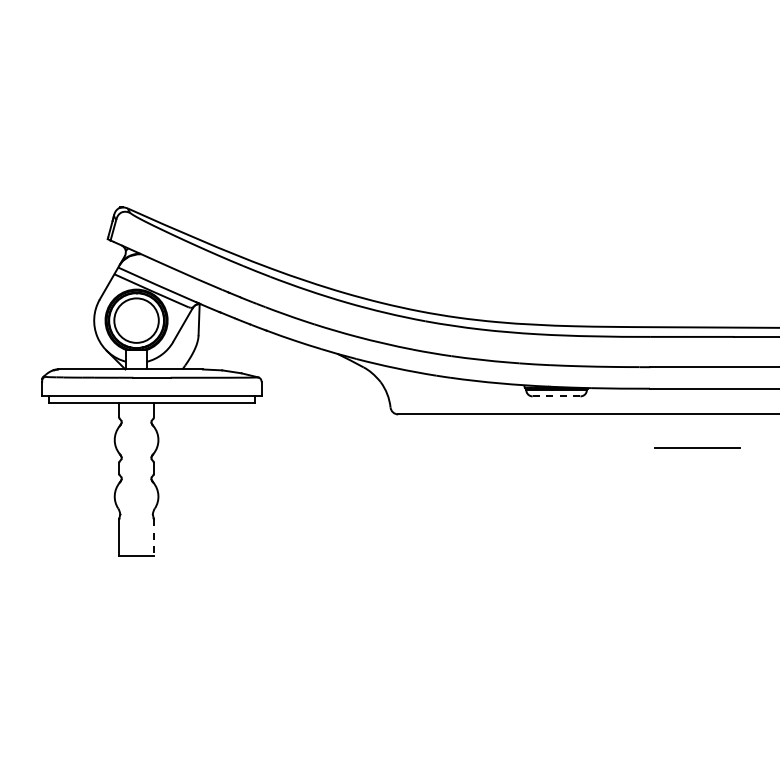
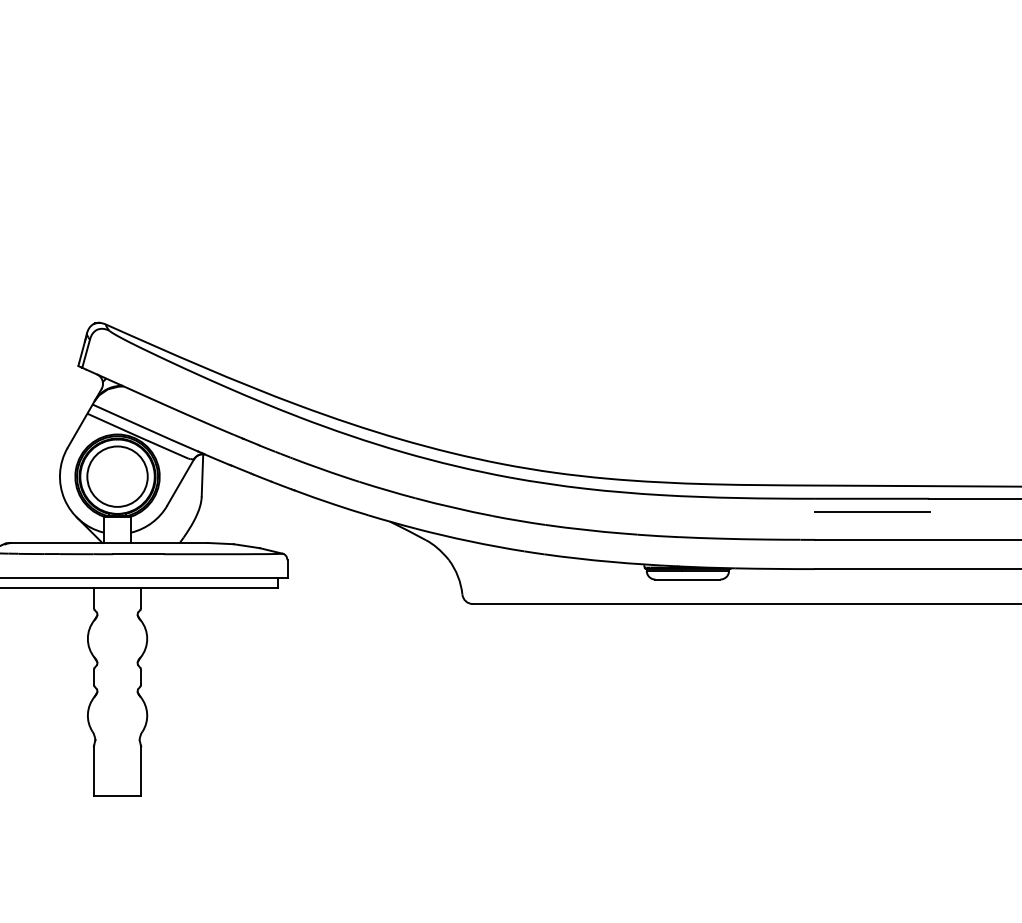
line: (556, 396) -> (687, 579), dashed -> solid
line: (697, 447) -> (872, 511), moved
line: (153, 538) -> (140, 772), dashed -> solid

